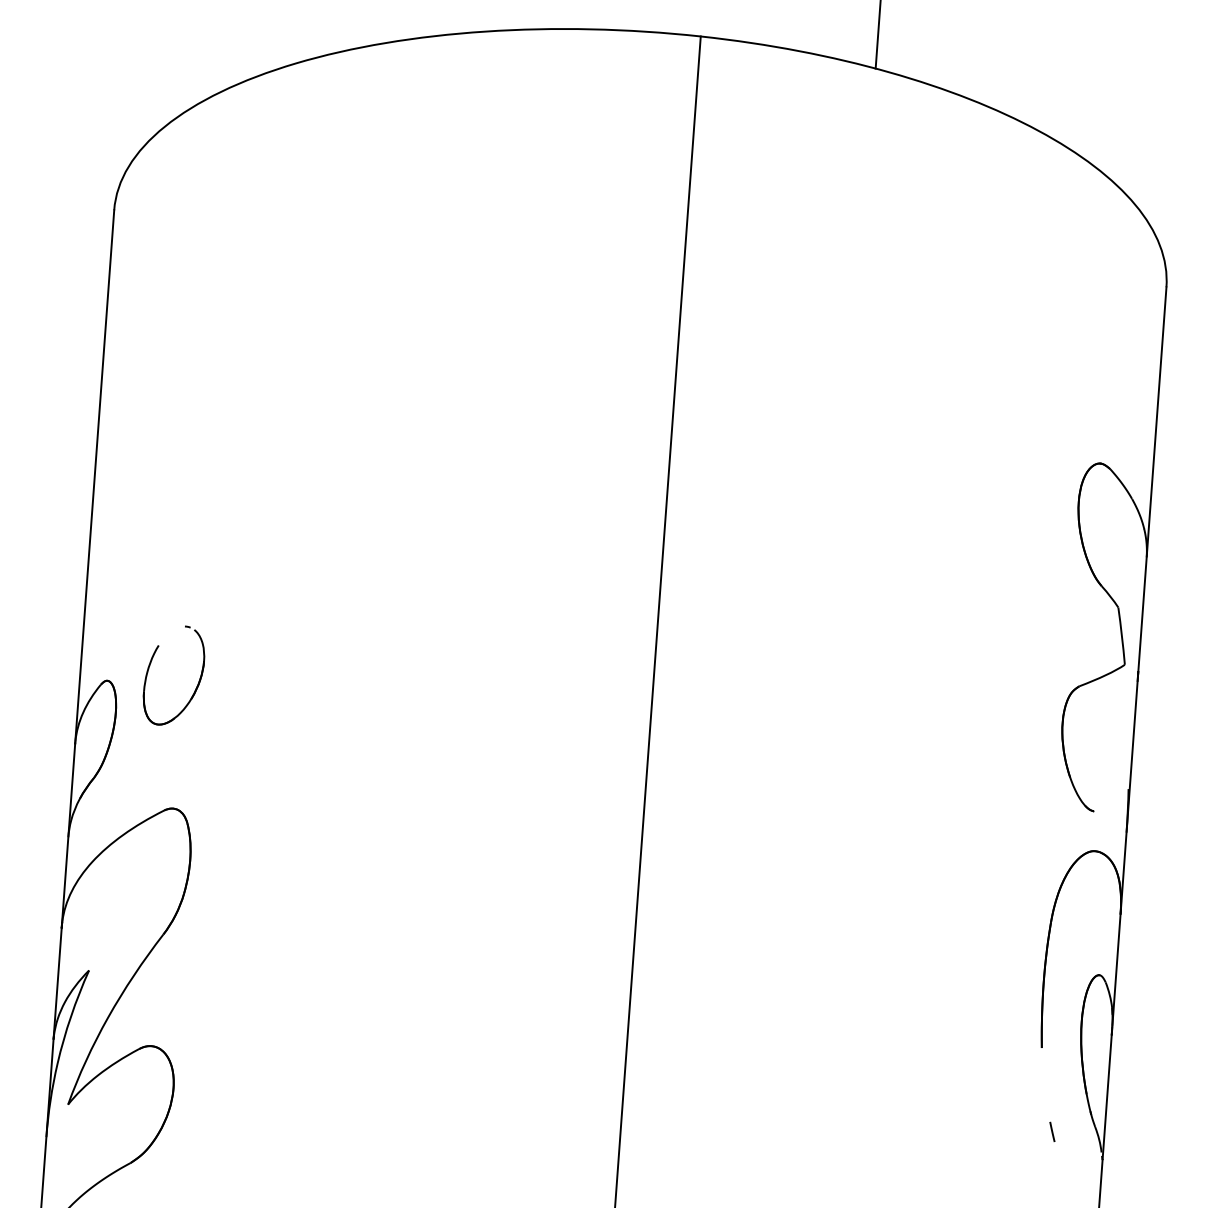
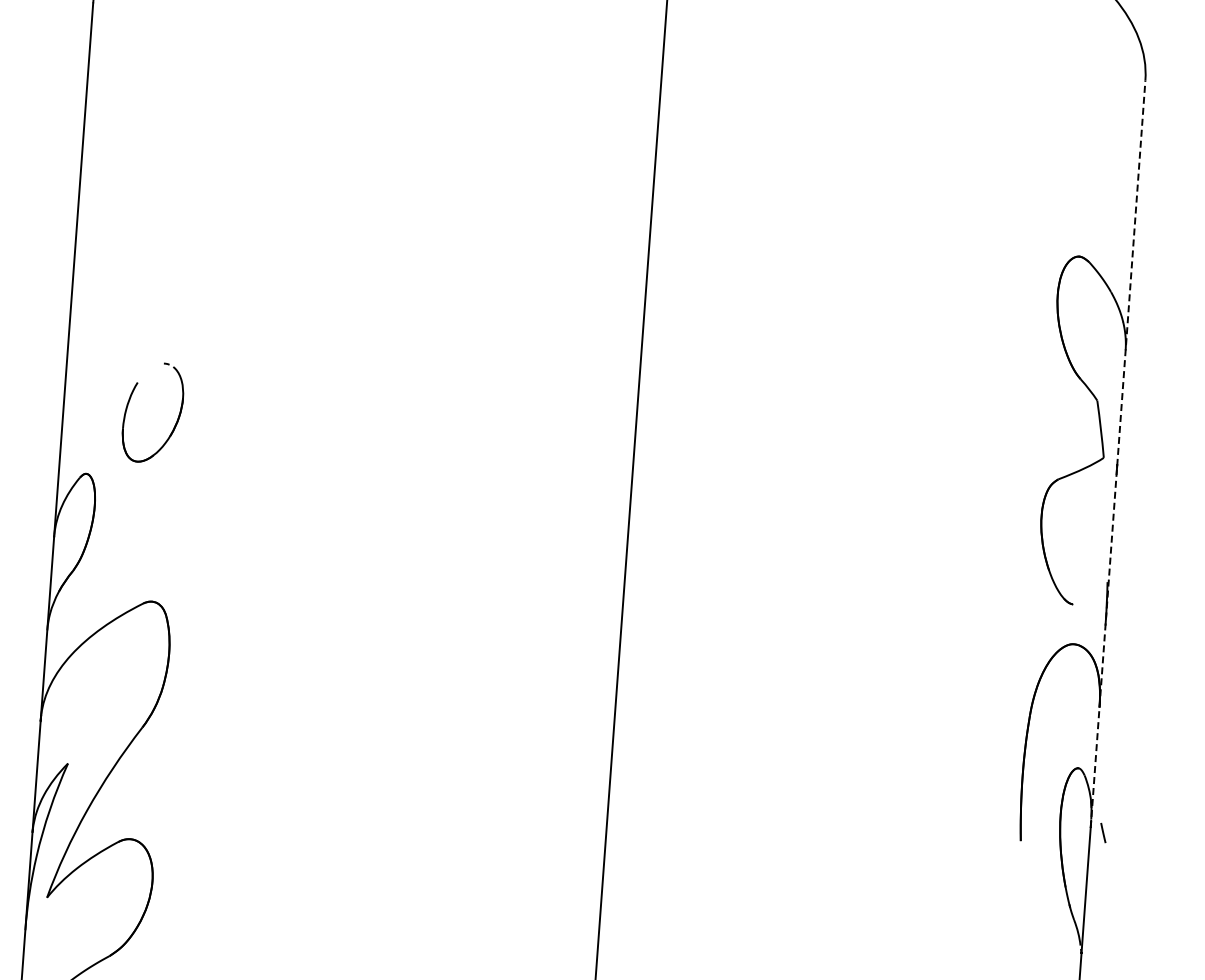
line: (1139, 661) -> (1118, 454), solid -> dashed
part: (150, 666) -> (129, 403), moved
line: (1052, 1131) -> (1103, 832), moved

